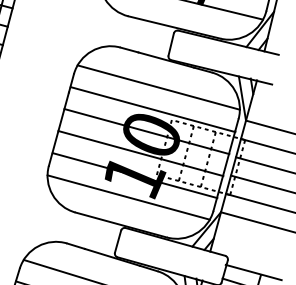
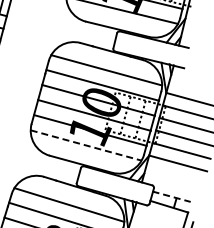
line: (129, 197) -> (86, 145), solid -> dashed
line: (253, 272) -> (171, 196), solid -> dashed

